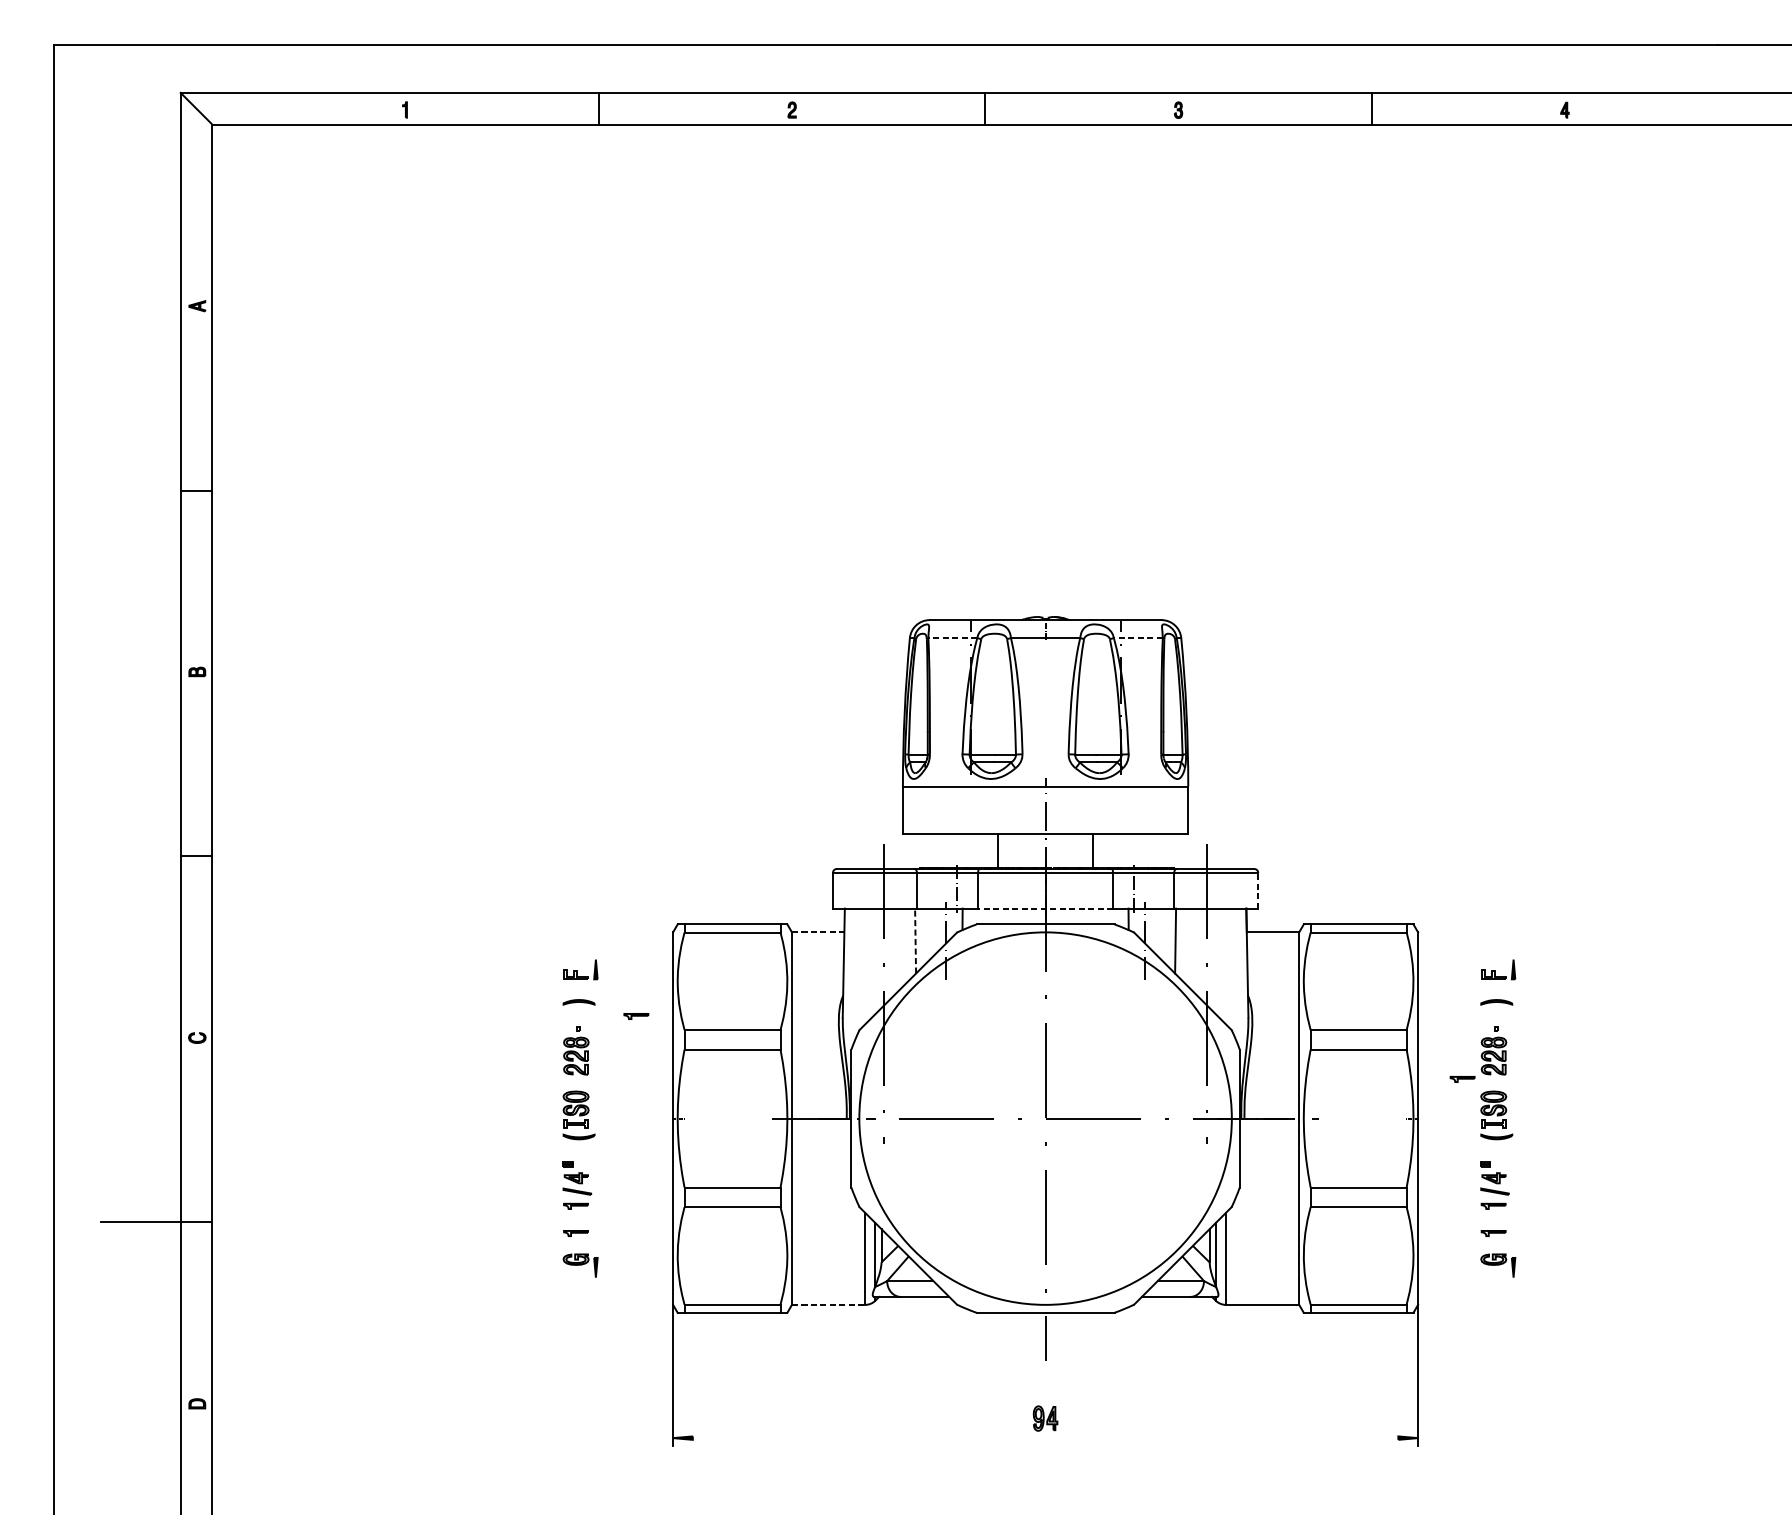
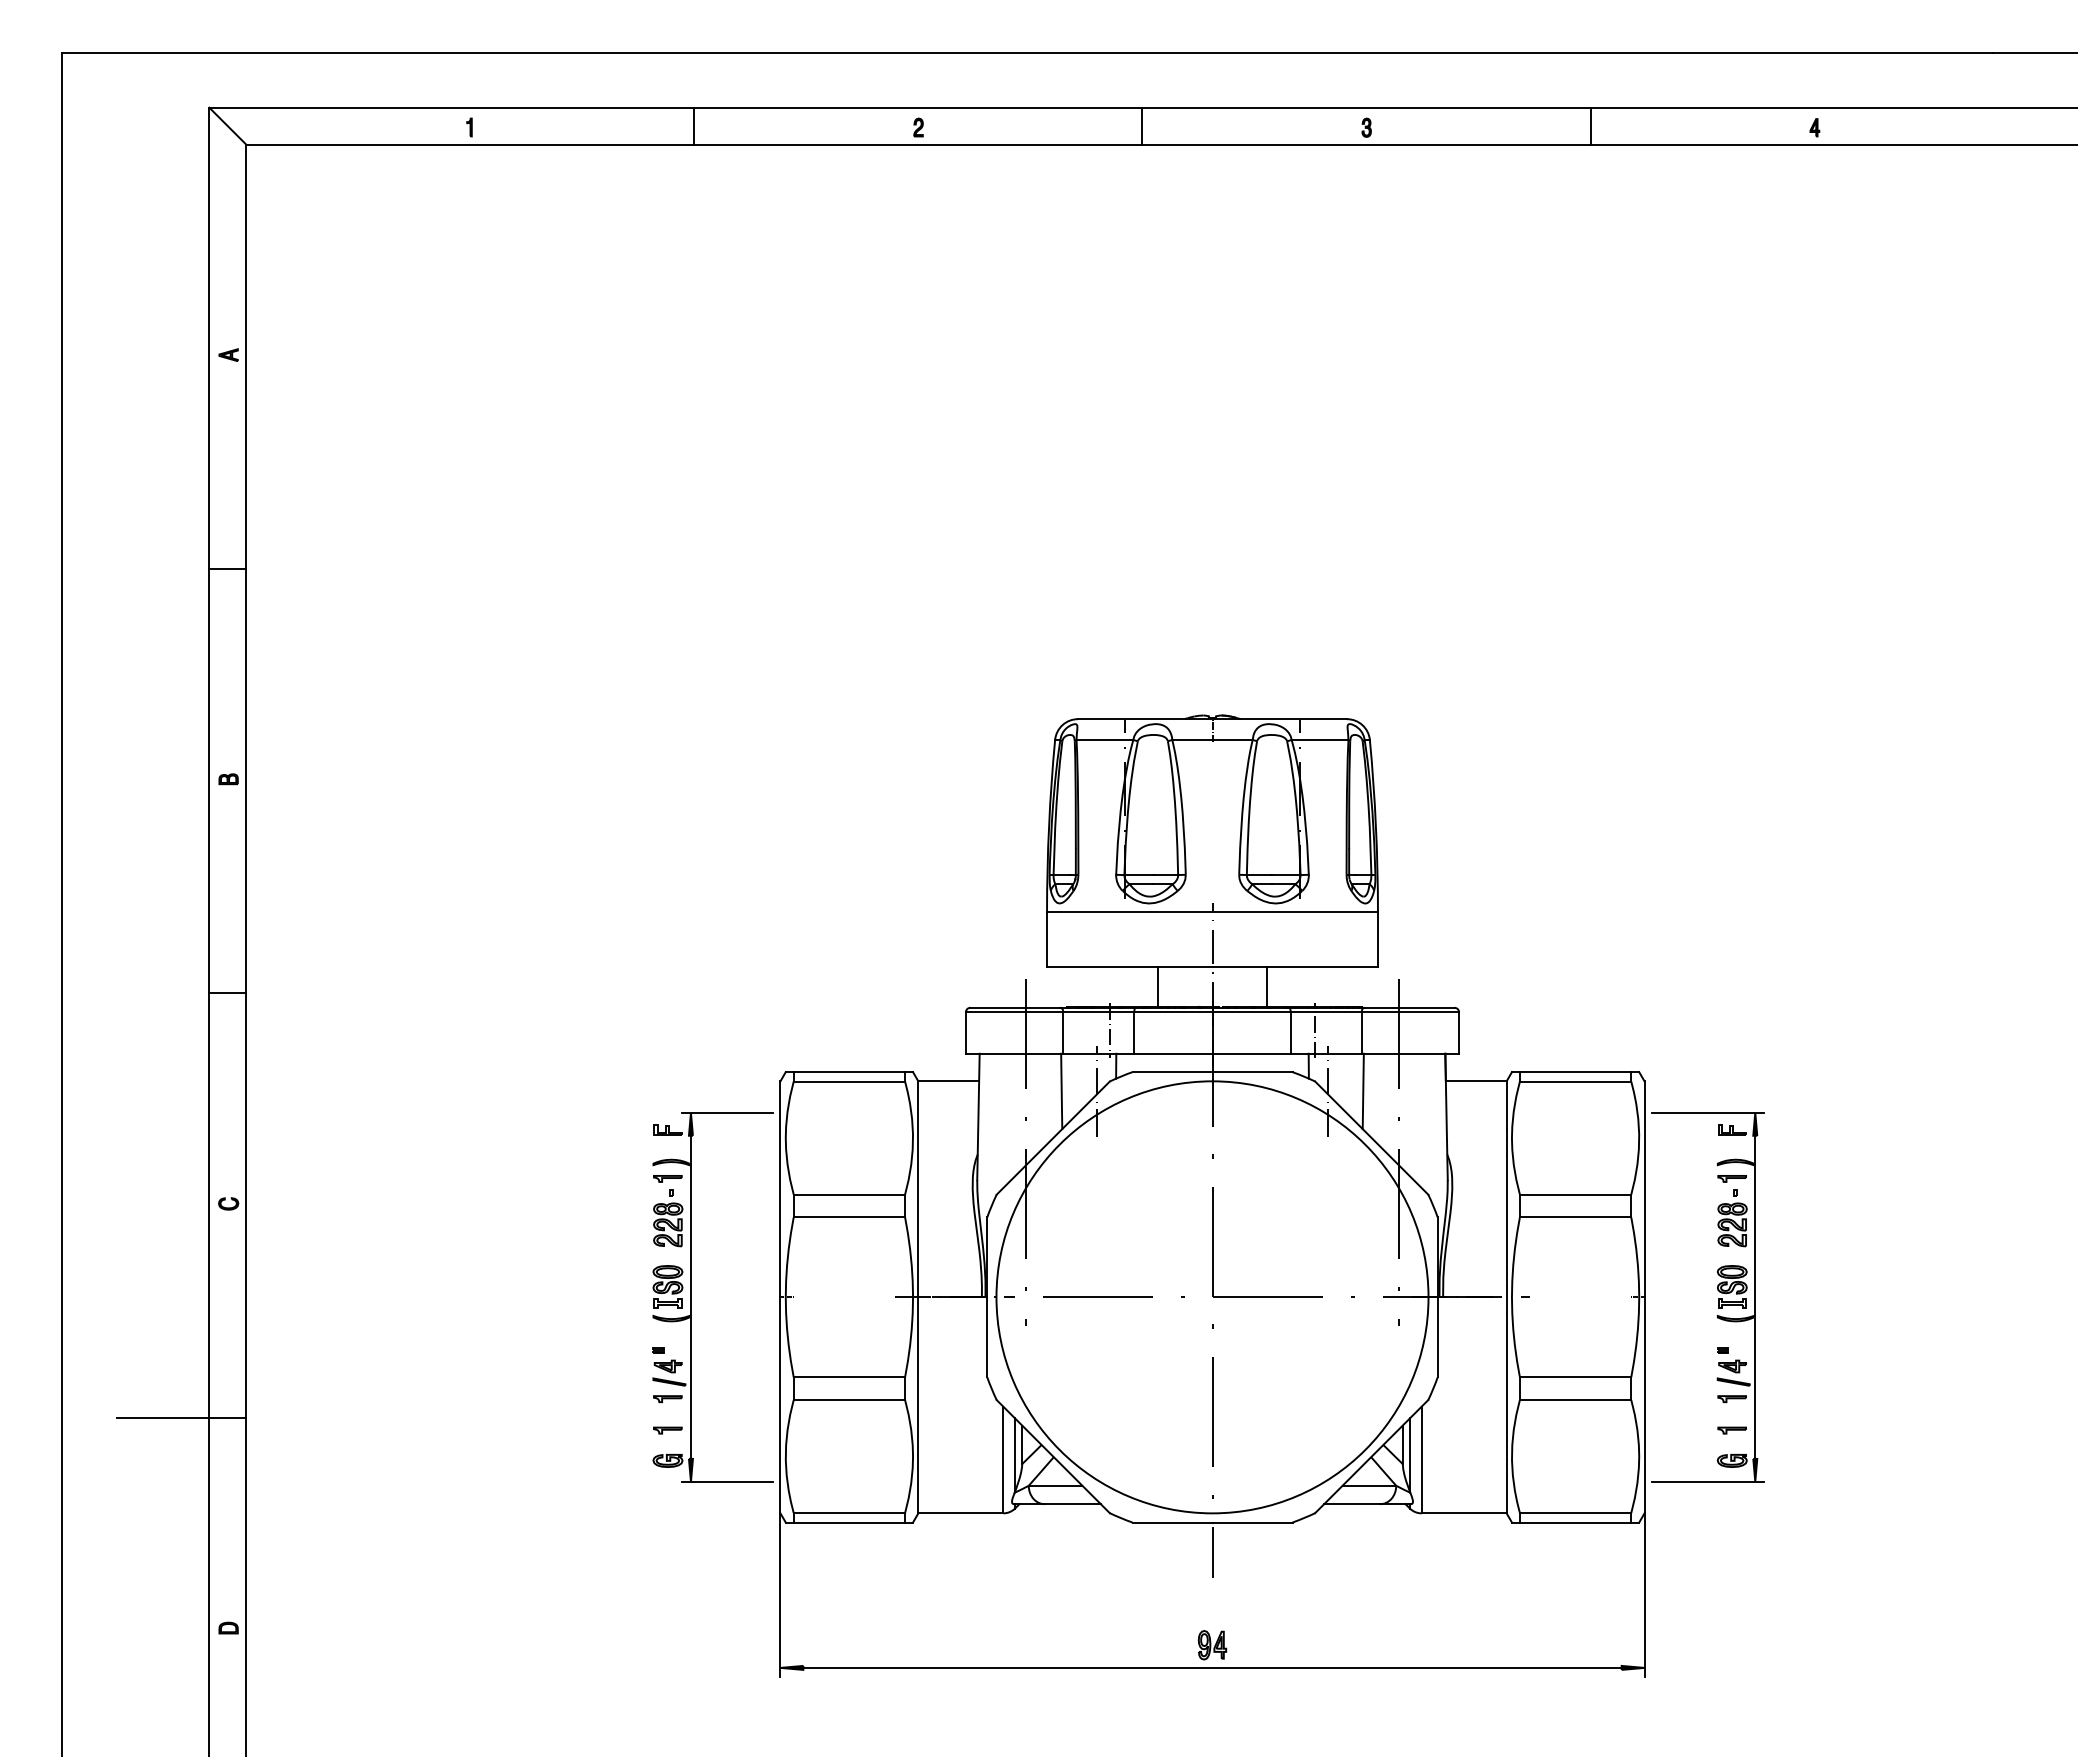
line: (952, 637) -> (1104, 739), dashed -> solid
line: (1137, 637) -> (1319, 739), dashed -> solid
line: (1258, 891) -> (1459, 1033), dashed -> solid
line: (1045, 908) -> (1212, 1053), dashed -> solid
line: (818, 932) -> (949, 1081), dashed -> solid
line: (915, 941) -> (1061, 1091), dashed -> solid
line: (627, 959) -> (727, 1112), added
line: (1472, 959) -> (1707, 1112), added
part: (636, 1016) -> (667, 1178), moved
part: (1462, 1079) -> (1731, 1178), moved
line: (595, 1117) -> (690, 1296), added
line: (1513, 1117) -> (1755, 1296), added
line: (627, 1277) -> (727, 1481), added
line: (1472, 1277) -> (1707, 1481), added
line: (828, 1304) -> (960, 1513), dashed -> solid
line: (1045, 1437) -> (1212, 1667), added

